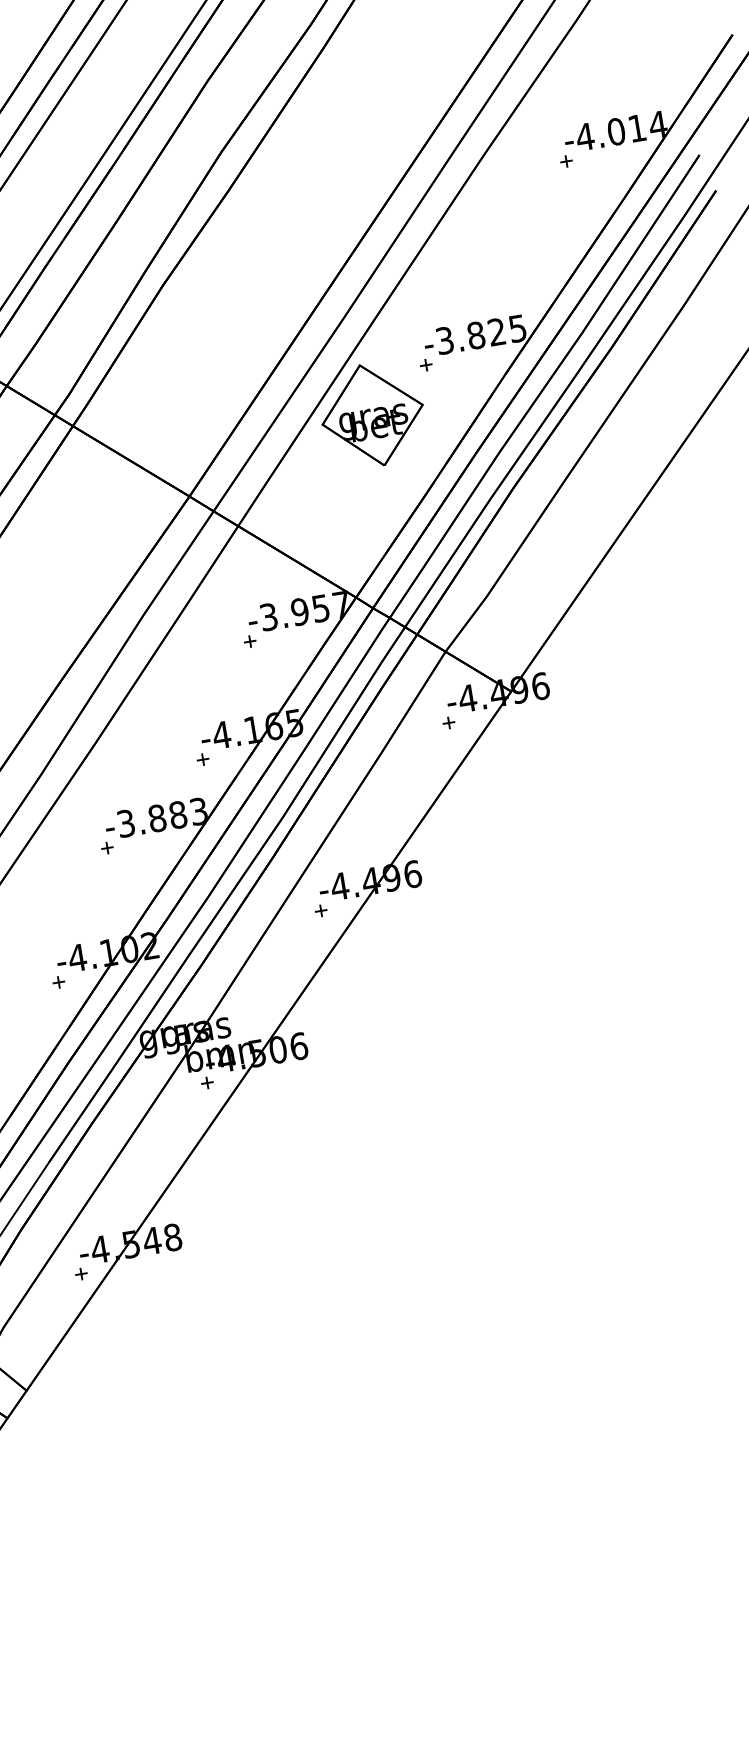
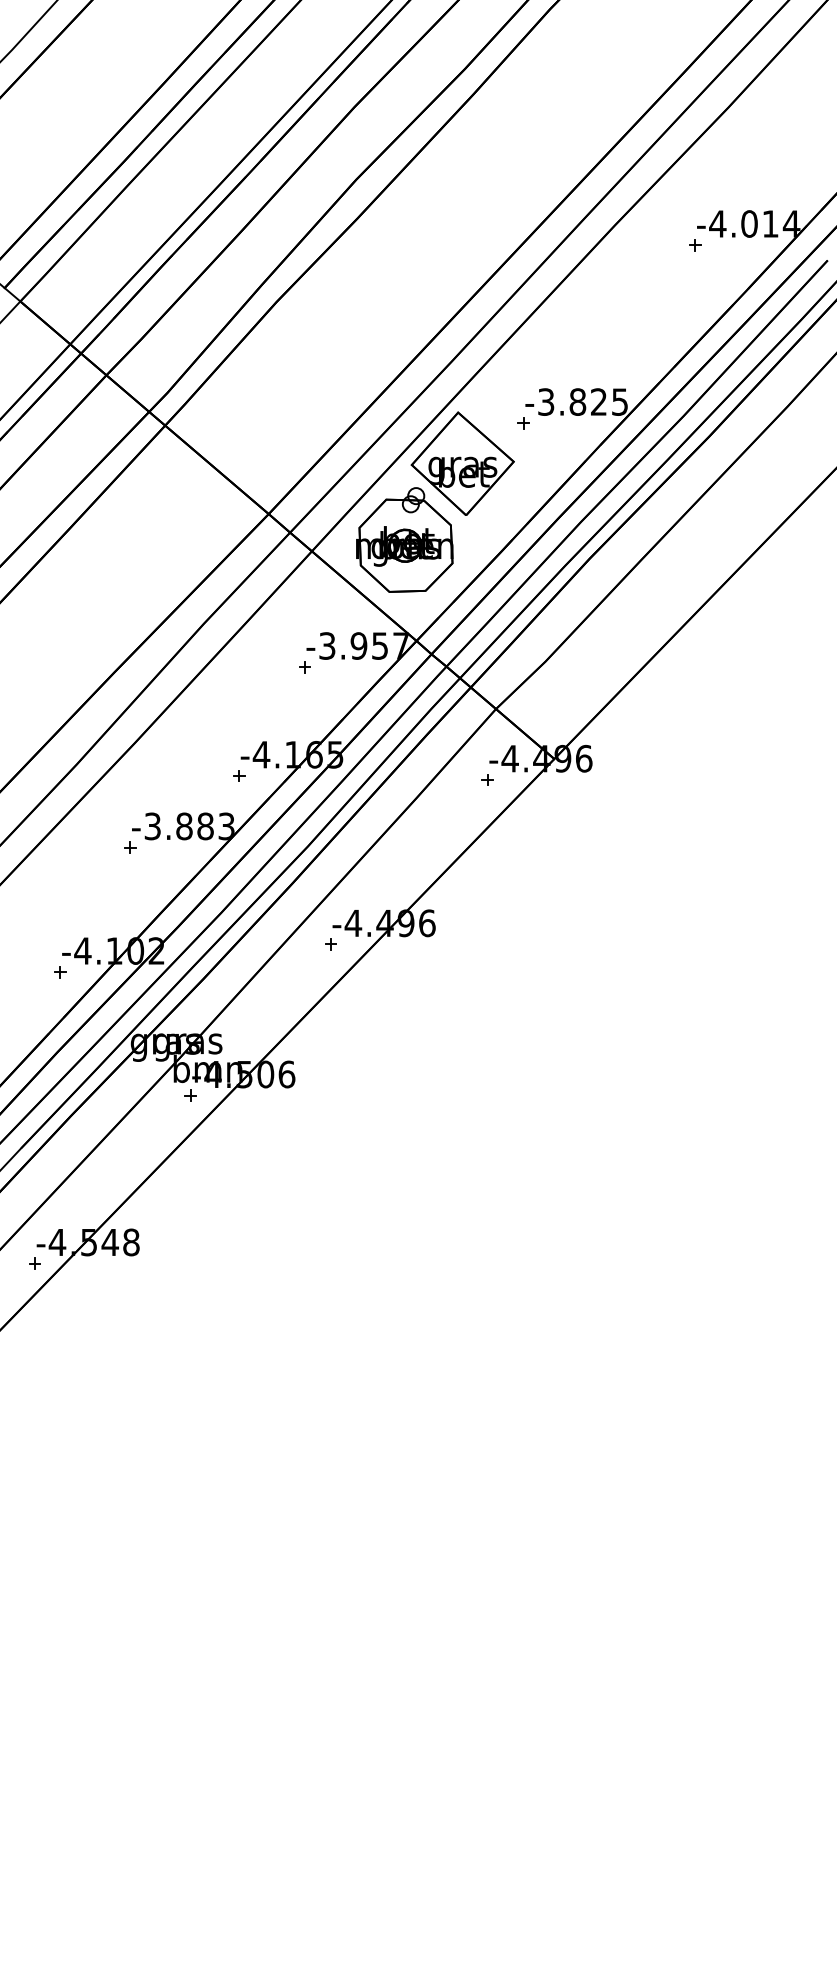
part: (327, 499) -> (404, 539), added

